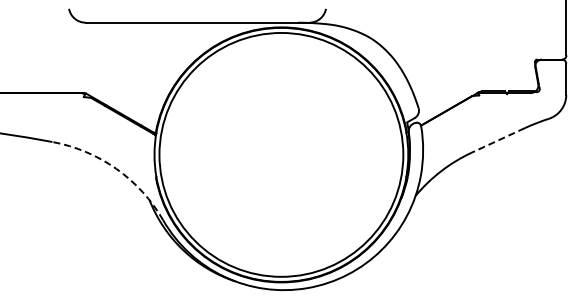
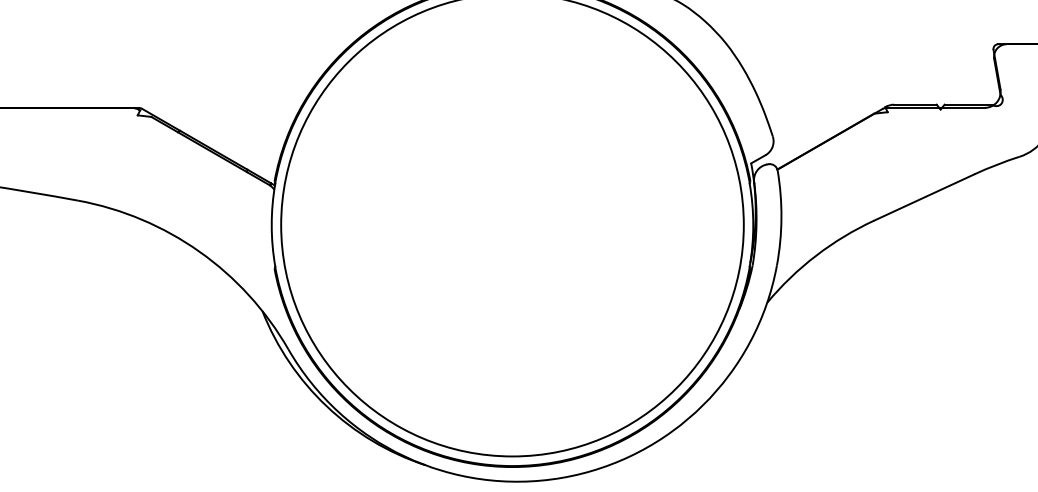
line: (498, 140) -> (924, 197), dashed -> solid
arc: (116, 168) -> (199, 250), dashed -> solid

